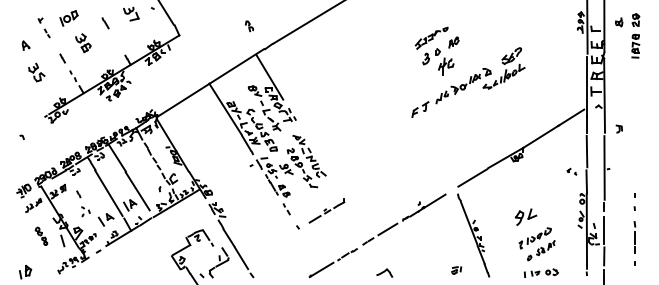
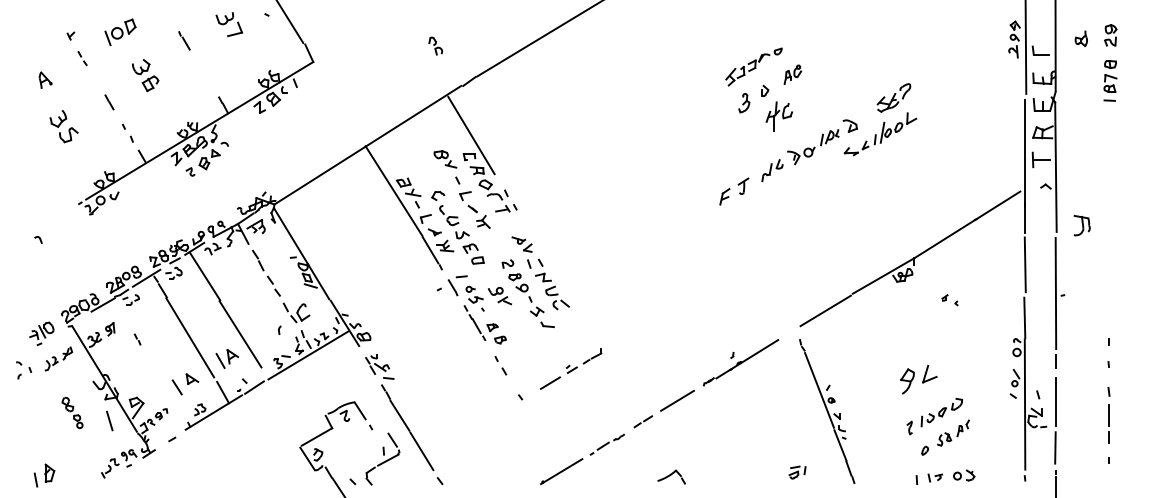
part: (618, 128) -> (1080, 224), size x1.6
part: (571, 171) -> (949, 299), moved
part: (85, 211) -> (23, 369), moved

